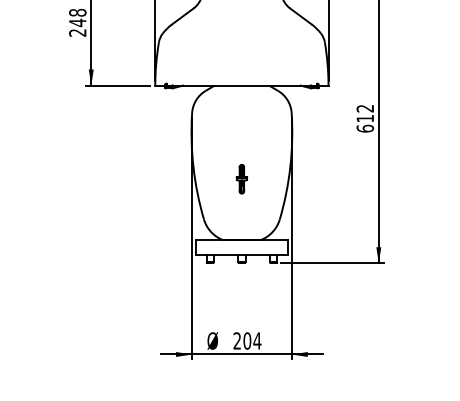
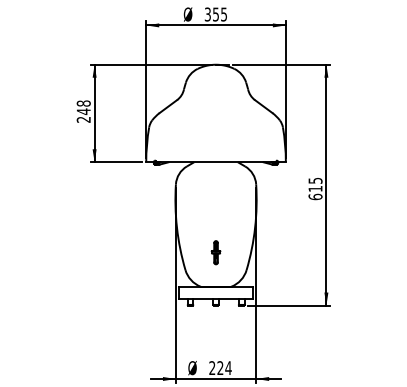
text: (365, 108) -> (315, 180), 612 -> 615
part: (241, 178) -> (215, 252), moved
text: (247, 341) -> (220, 368), 204 -> 224

